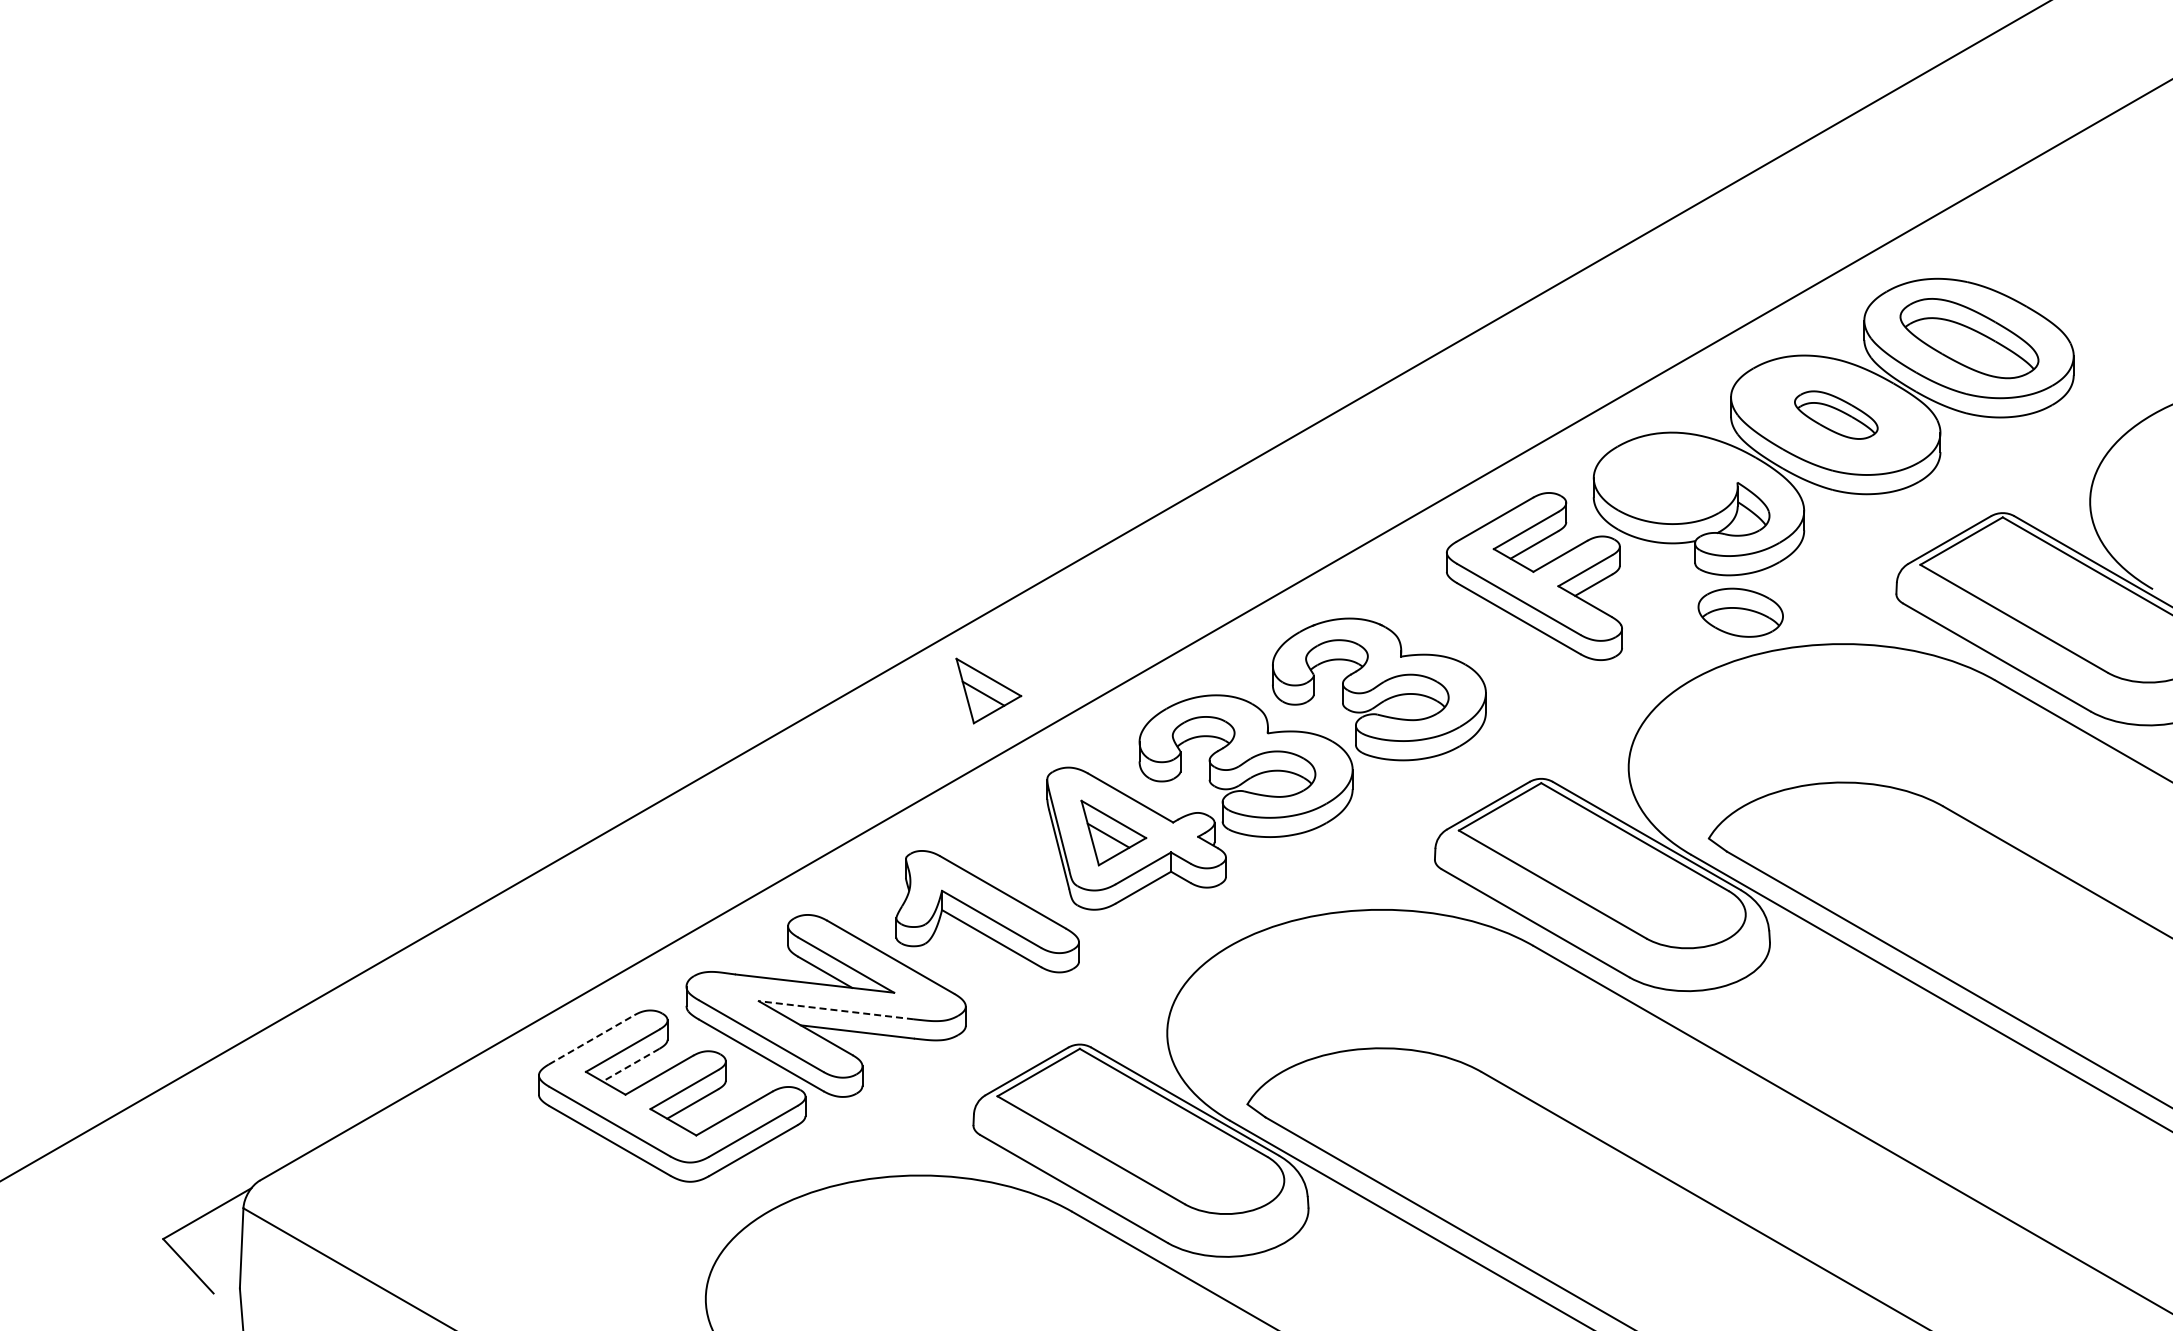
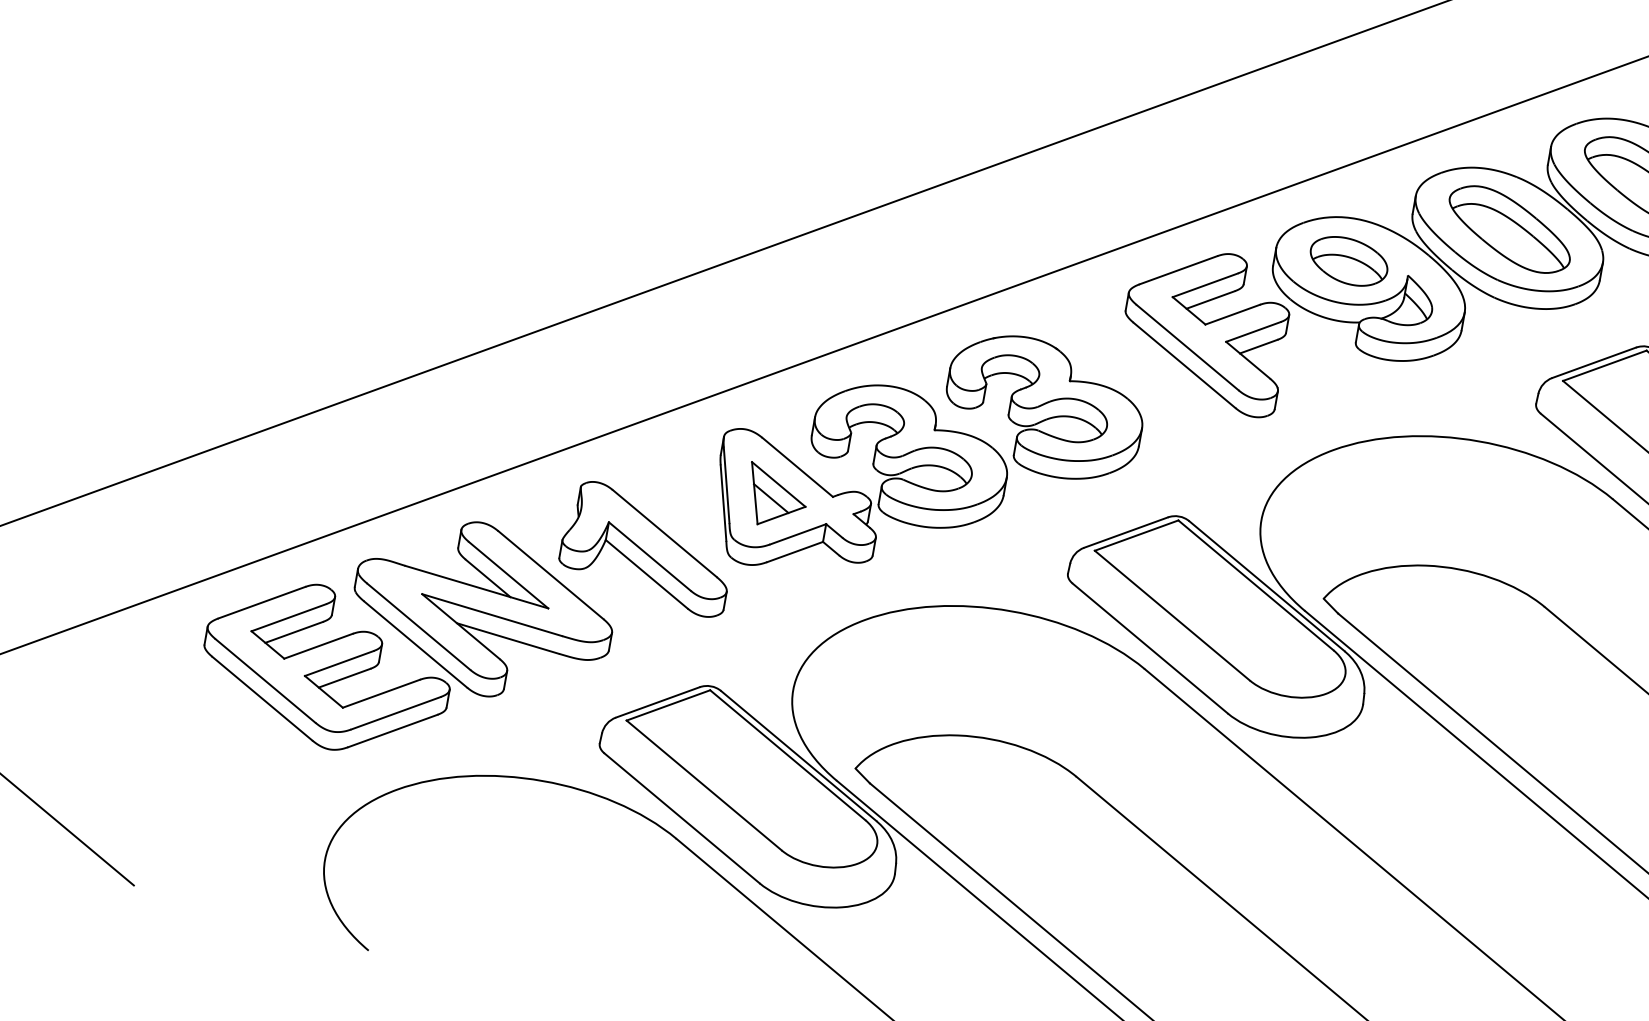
part: (1836, 414) -> (1510, 228), size x1.67
part: (1740, 612) -> (1348, 261), moved
part: (988, 690) -> (684, 345), removed
line: (835, 1010) -> (491, 615), dashed -> solid
line: (592, 1039) -> (262, 602), dashed -> solid
line: (631, 1065) -> (294, 632), dashed -> solid

